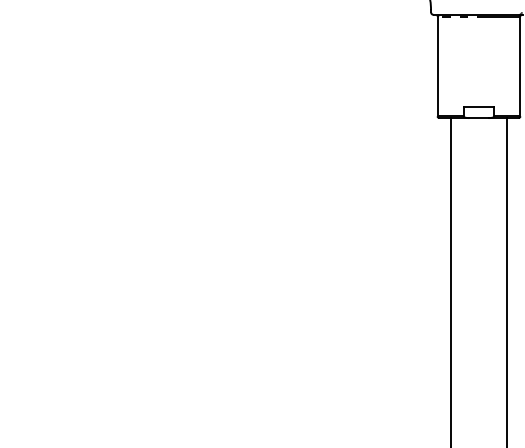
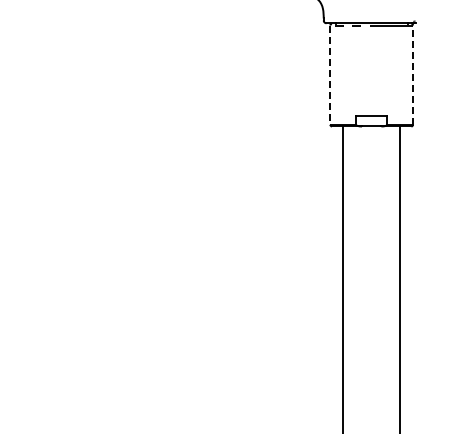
line: (437, 66) -> (330, 74), solid -> dashed
line: (520, 66) -> (413, 74), solid -> dashed

